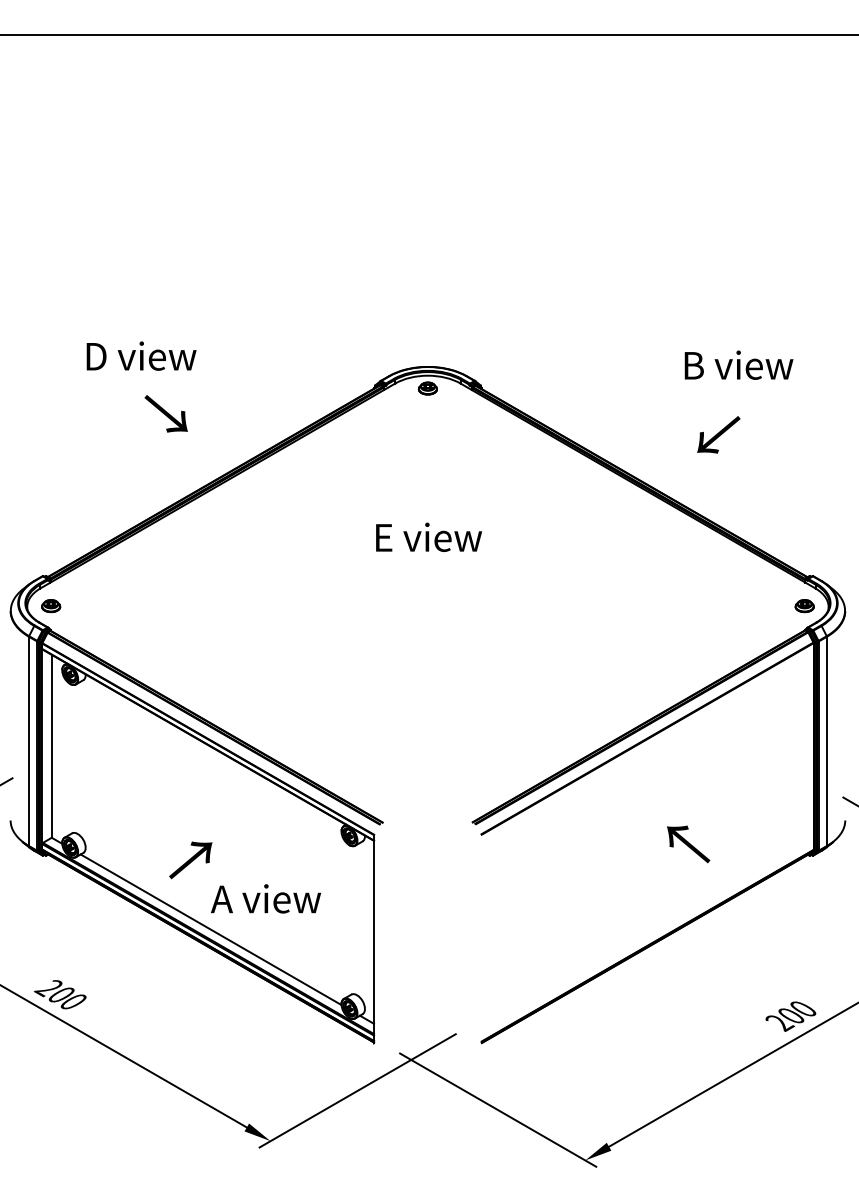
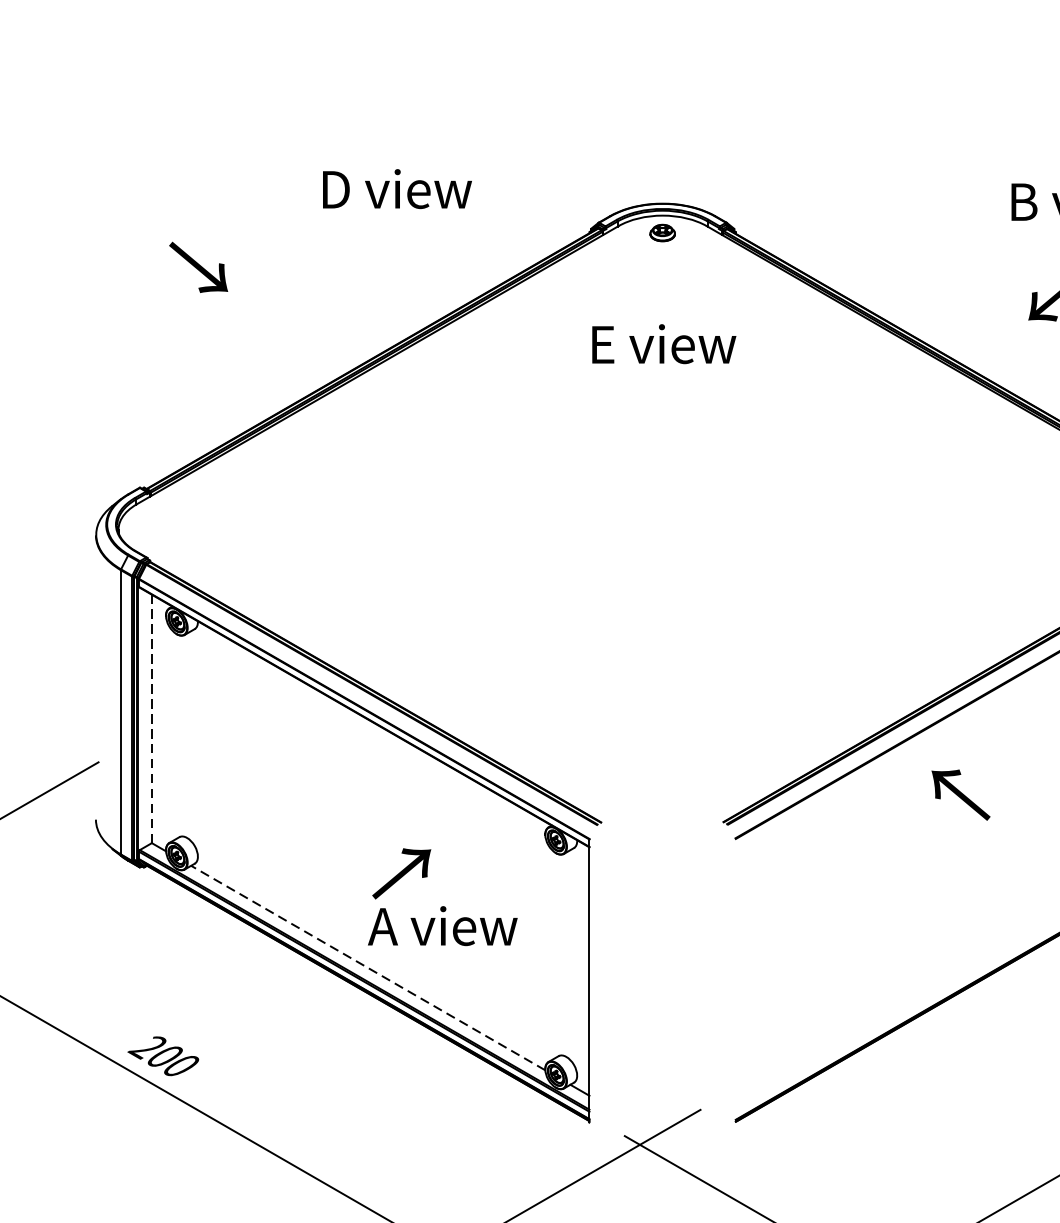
text: (141, 355) -> (397, 188), moved
text: (165, 413) -> (197, 266), moved
text: (429, 536) -> (664, 343), moved
part: (51, 606) -> (151, 529), removed
line: (51, 745) -> (151, 717), solid -> dashed
text: (688, 844) -> (960, 795), moved
text: (190, 860) -> (401, 873), moved
line: (211, 929) -> (368, 967), solid -> dashed

